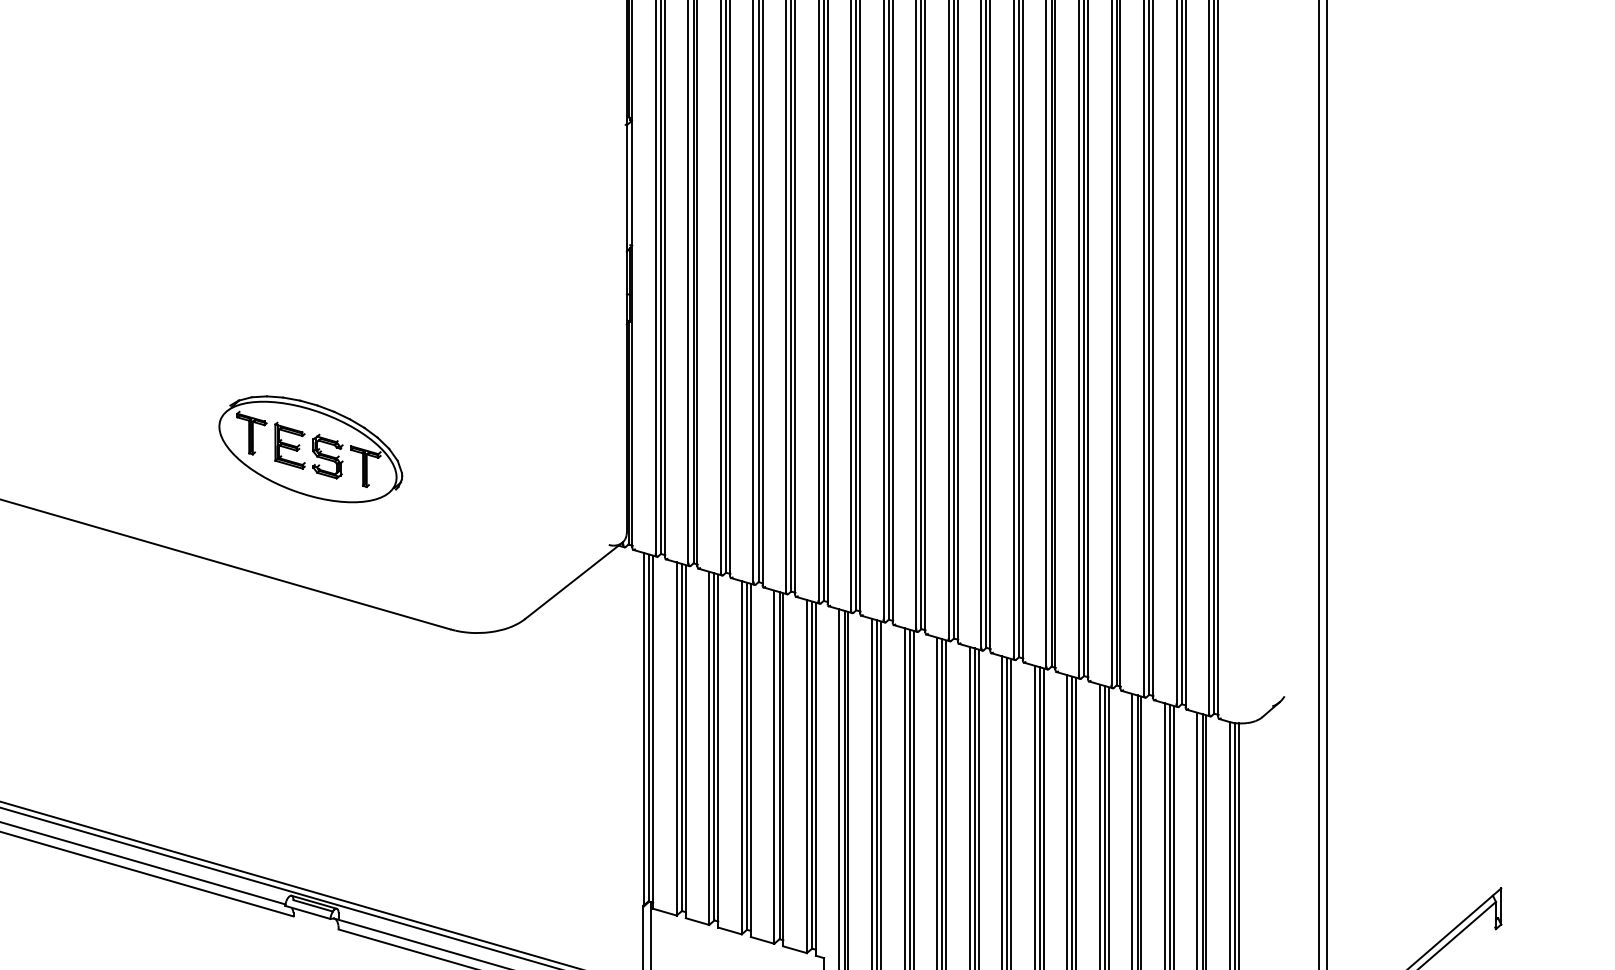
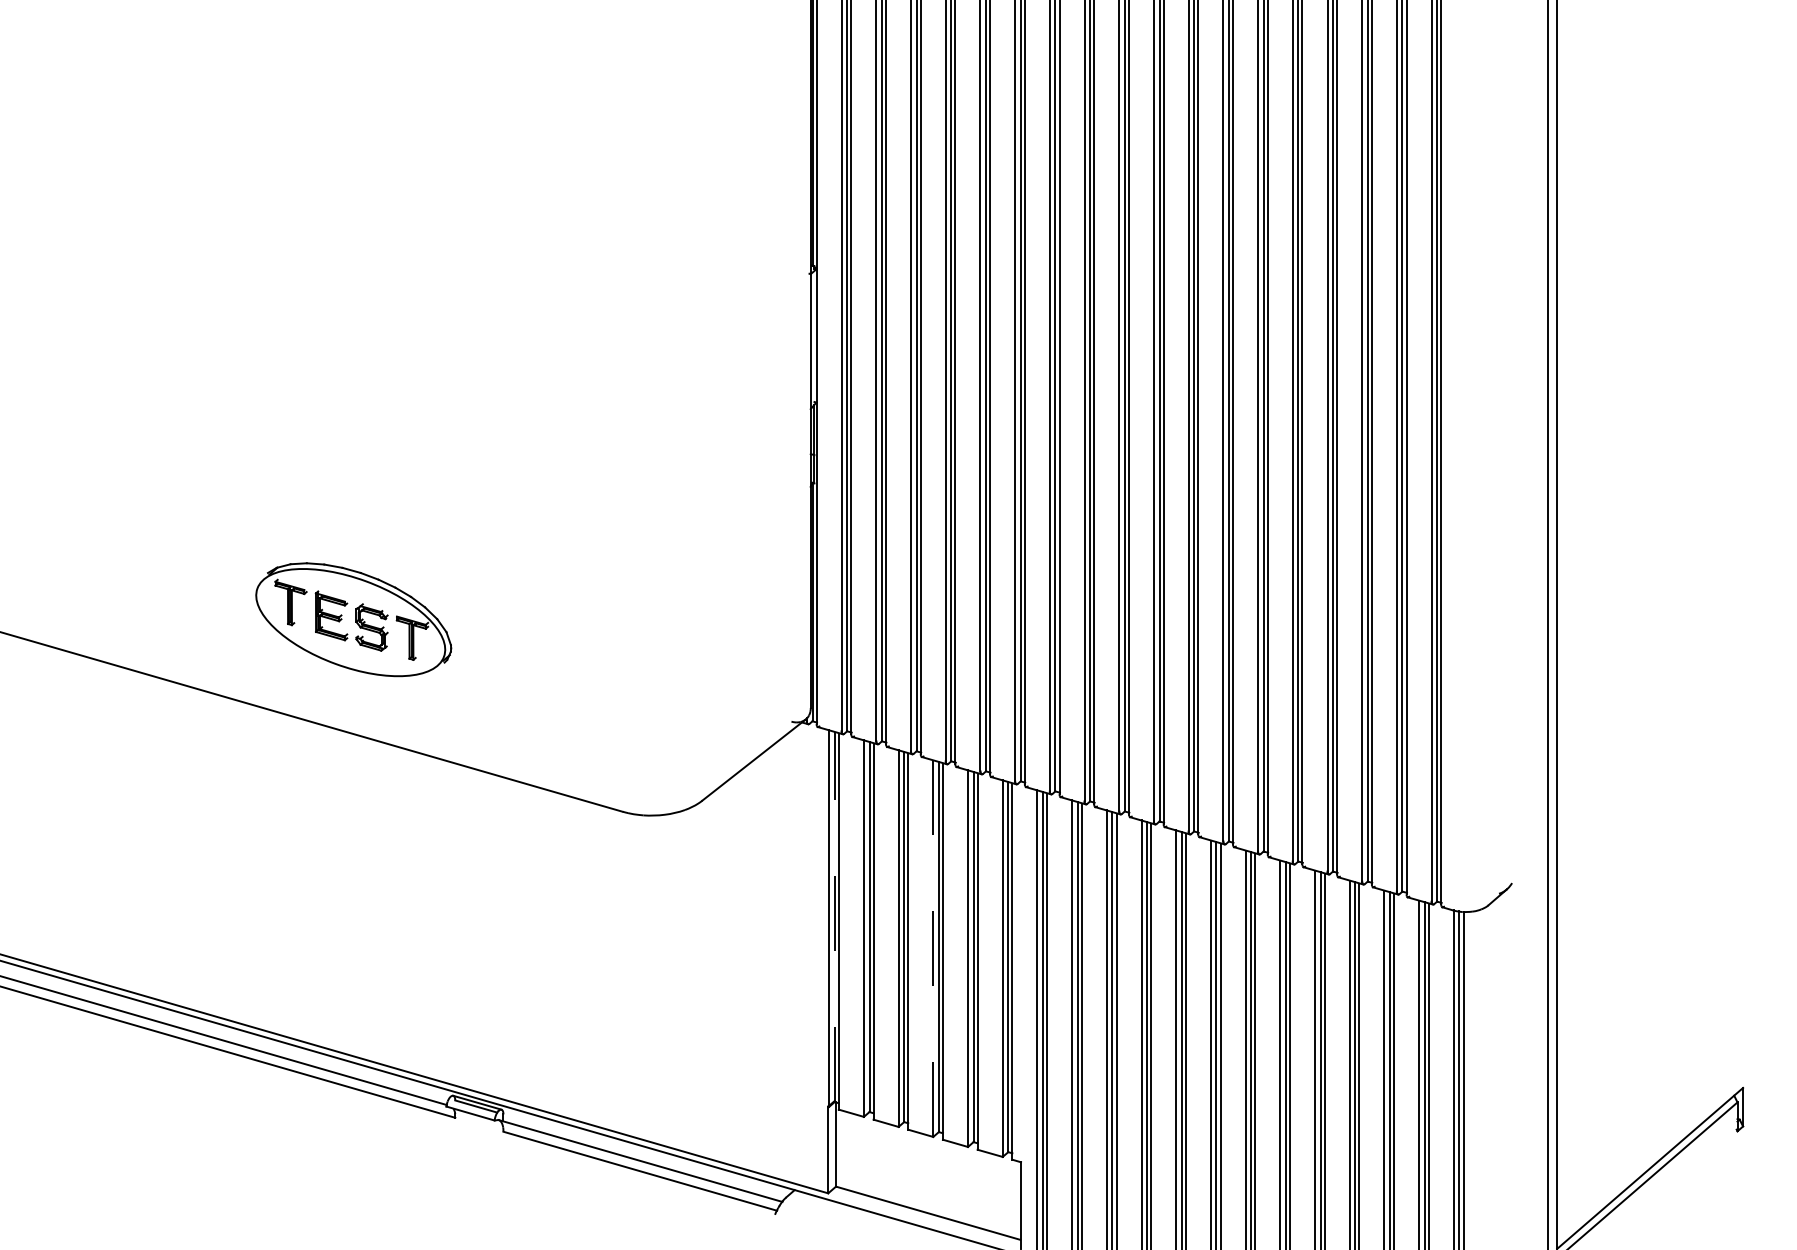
part: (310, 449) -> (353, 619), moved
line: (649, 727) -> (834, 916), solid -> dashed
line: (741, 757) -> (933, 948), solid -> dashed

